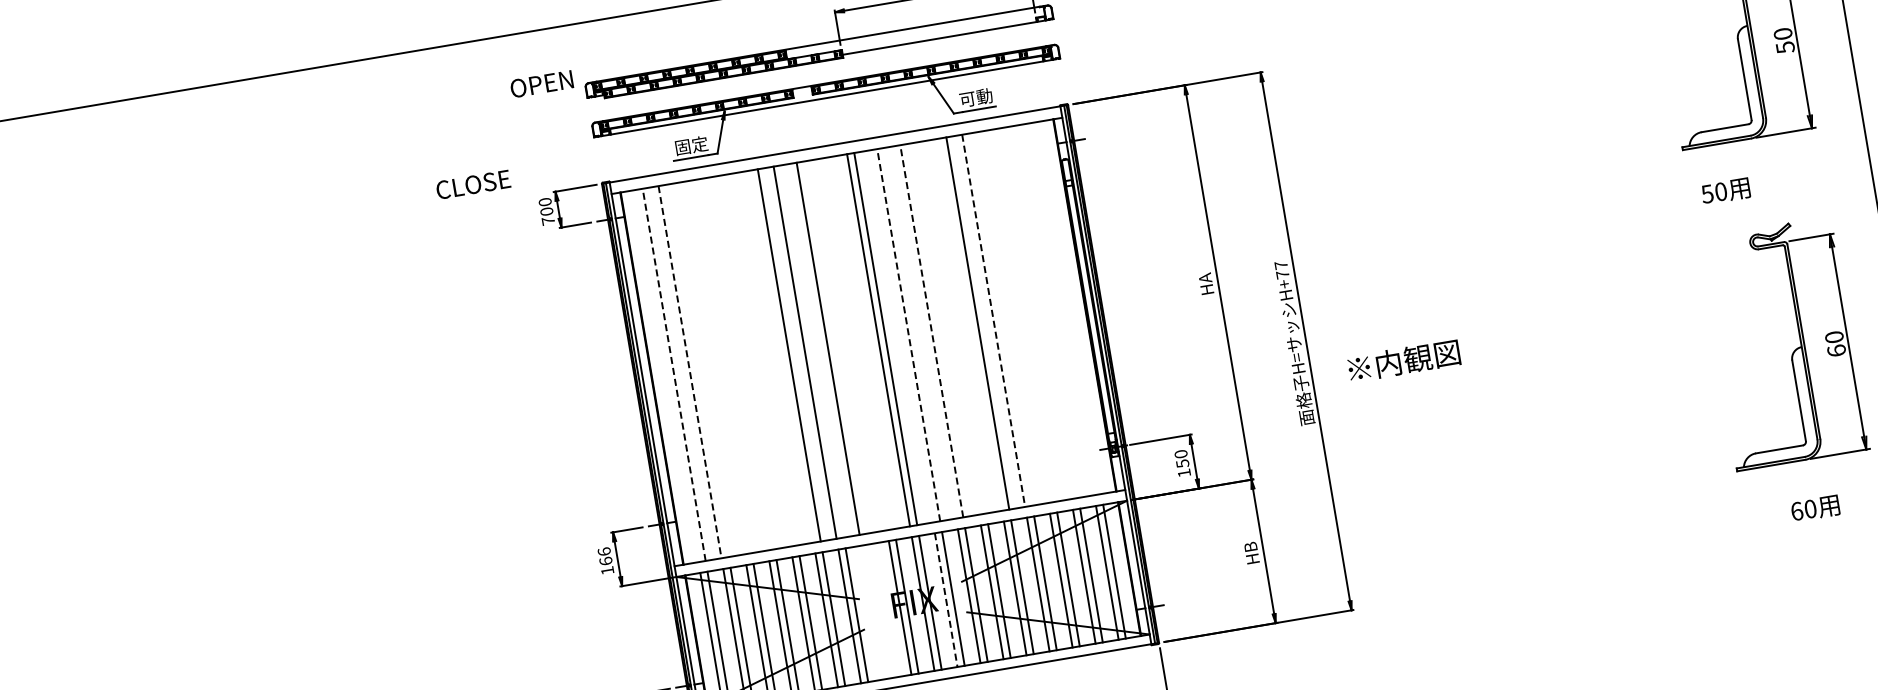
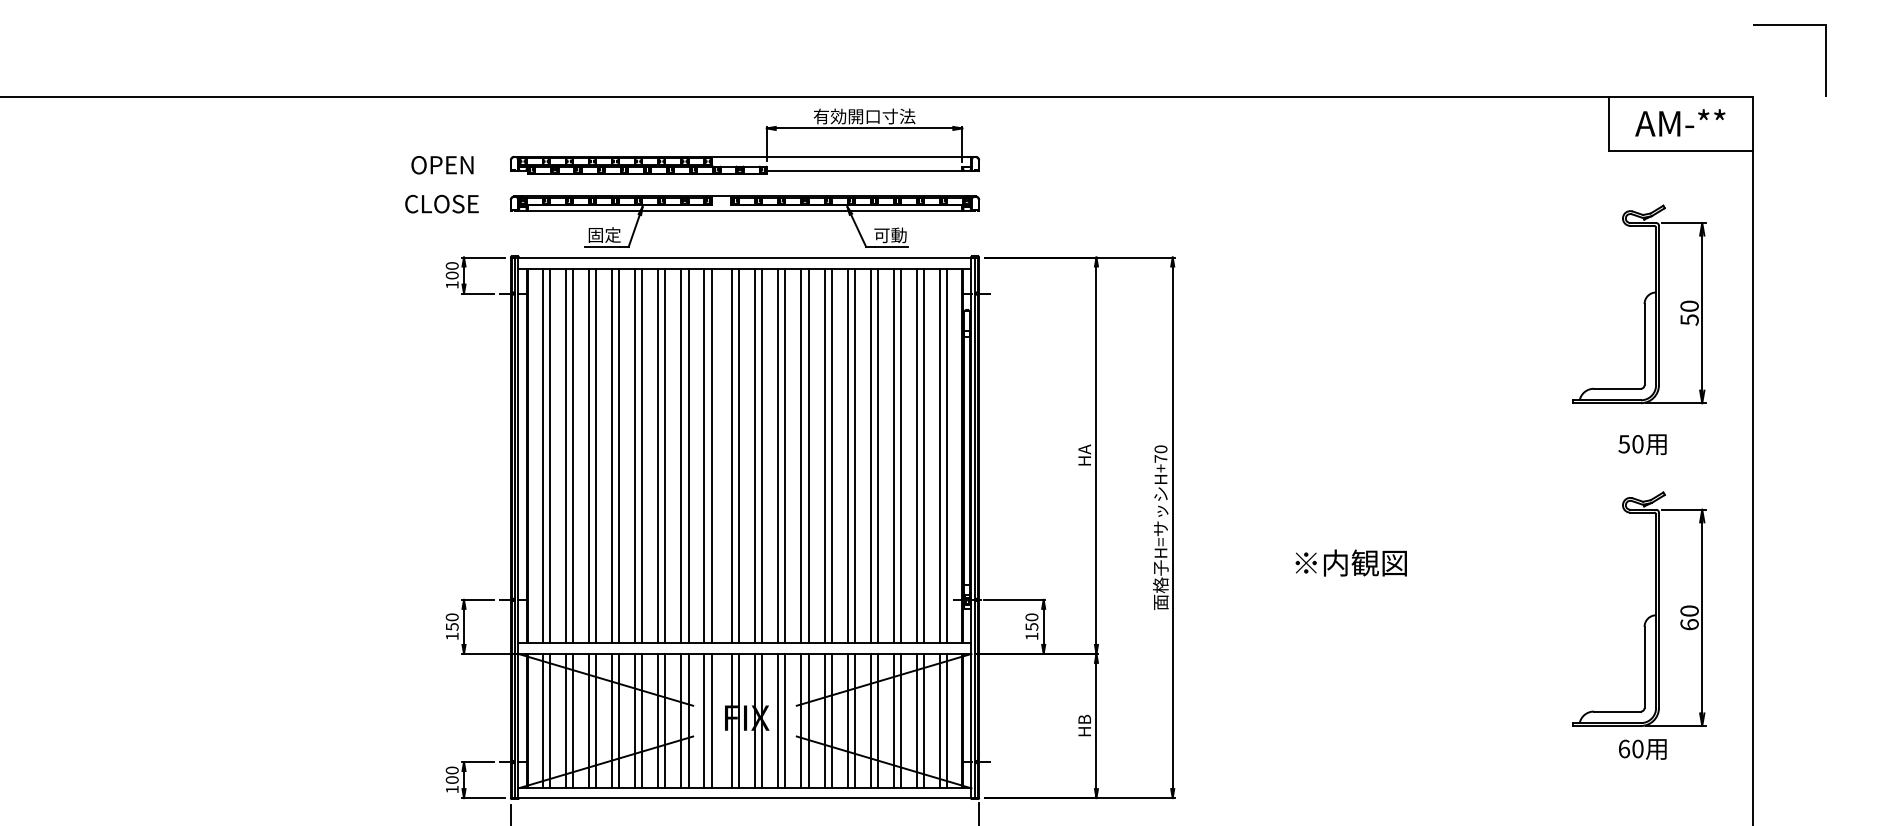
text: (541, 84) -> (442, 165), moved
text: (472, 184) -> (441, 203), moved
text: (1725, 191) -> (1642, 444), moved
text: (548, 220) -> (452, 284), 700 -> 100
text: (1280, 265) -> (1160, 449), H+77 -> H+70
line: (1070, 308) -> (947, 456), added
line: (1063, 309) -> (940, 456), added
line: (1047, 312) -> (924, 456), added
line: (1040, 313) -> (917, 456), added
line: (1024, 316) -> (901, 456), added
line: (1016, 317) -> (893, 456), added
line: (1001, 319) -> (878, 456), added
line: (993, 321) -> (870, 456), dashed -> solid
line: (970, 325) -> (847, 456), added
line: (954, 327) -> (831, 456), added
line: (947, 329) -> (824, 456), added
line: (931, 330) -> (808, 455), dashed -> solid
line: (924, 332) -> (801, 456), added
line: (908, 334) -> (785, 455), dashed -> solid
line: (901, 336) -> (778, 456), added
line: (863, 343) -> (739, 456), added
line: (856, 344) -> (732, 456), added
line: (835, 348) -> (711, 456), added
line: (812, 351) -> (688, 456), added
line: (782, 356) -> (658, 456), added
line: (766, 359) -> (642, 456), added
line: (759, 360) -> (635, 456), added
text: (1403, 360) -> (1350, 562), moved
line: (743, 363) -> (619, 456), added
line: (735, 364) -> (611, 456), added
line: (720, 367) -> (596, 456), added
line: (712, 368) -> (588, 456), added
line: (696, 371) -> (572, 456), added
line: (689, 372) -> (565, 456), dashed -> solid
line: (673, 374) -> (549, 455), dashed -> solid
line: (667, 376) -> (542, 456), added
text: (1815, 508) -> (1642, 749), moved
text: (604, 555) -> (451, 621), 166 -> 150
line: (946, 600) -> (778, 721), dashed -> solid
line: (879, 610) -> (711, 720), added
line: (872, 611) -> (704, 720), added

